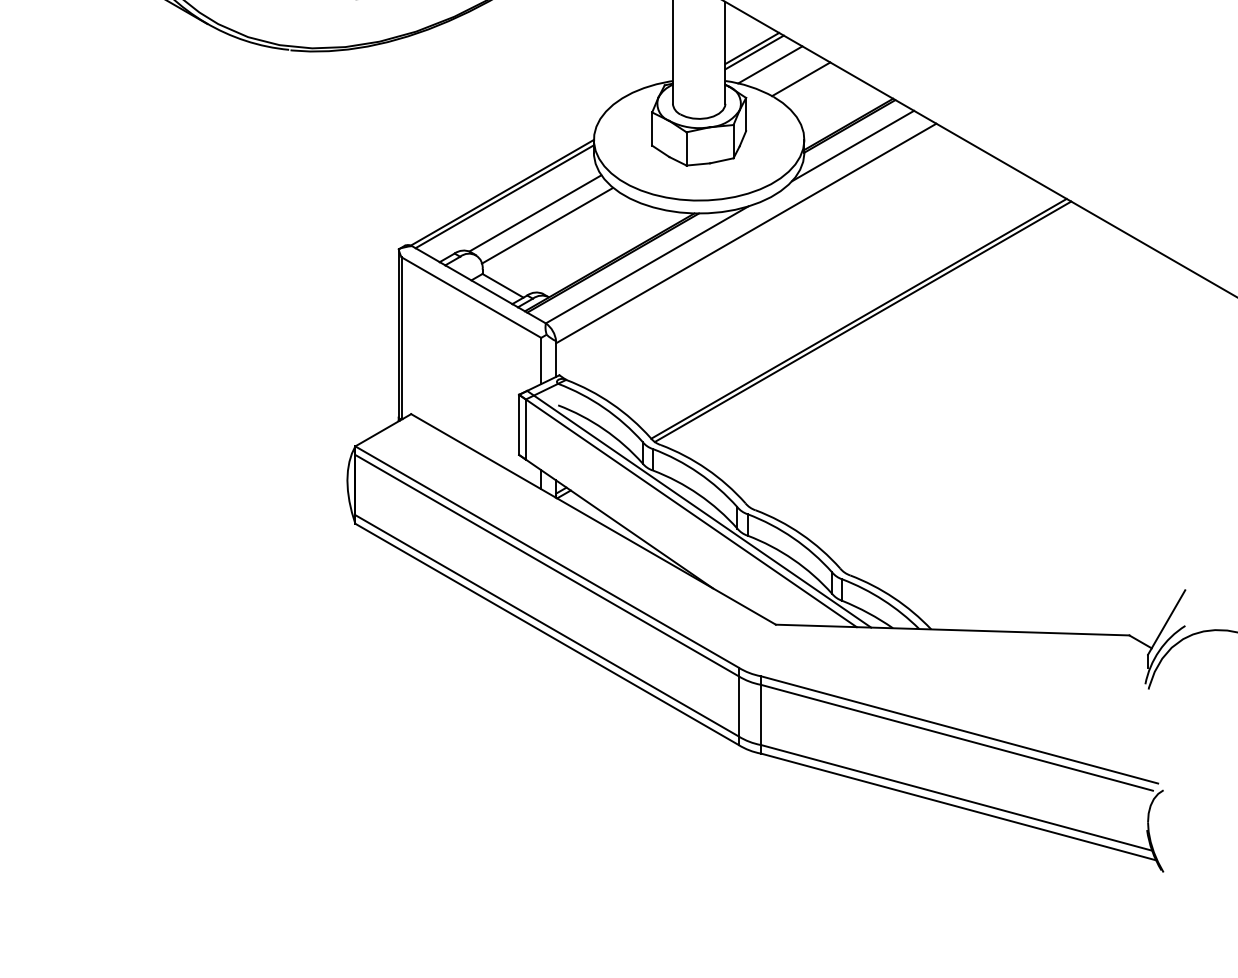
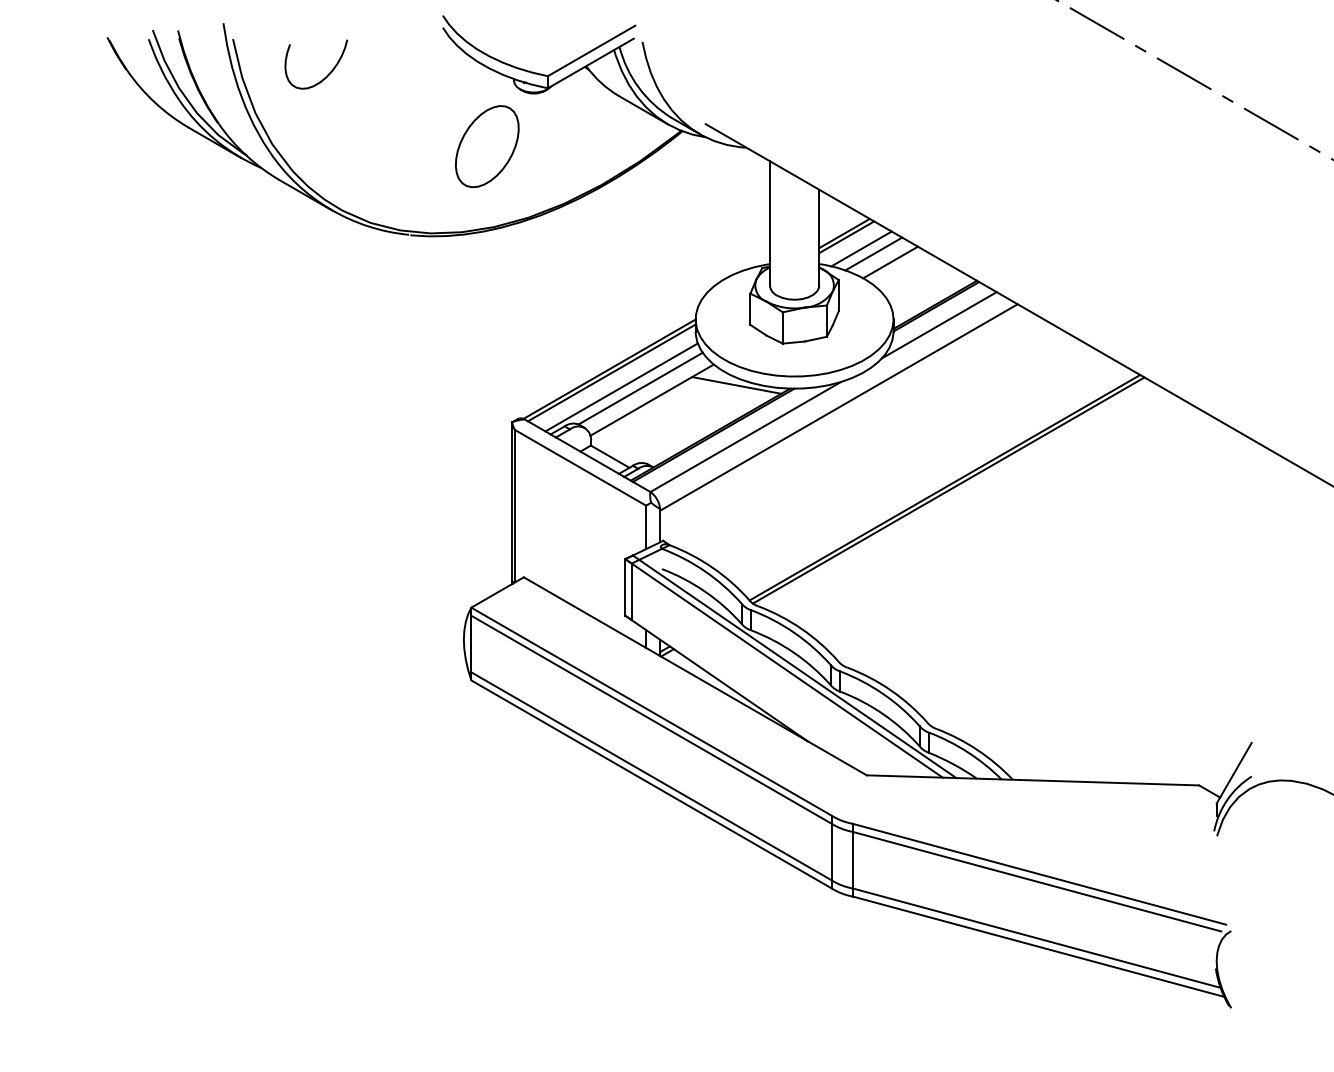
line: (783, 69) -> (873, 253), added
line: (637, 210) -> (736, 385), added
line: (515, 212) -> (621, 387), added

